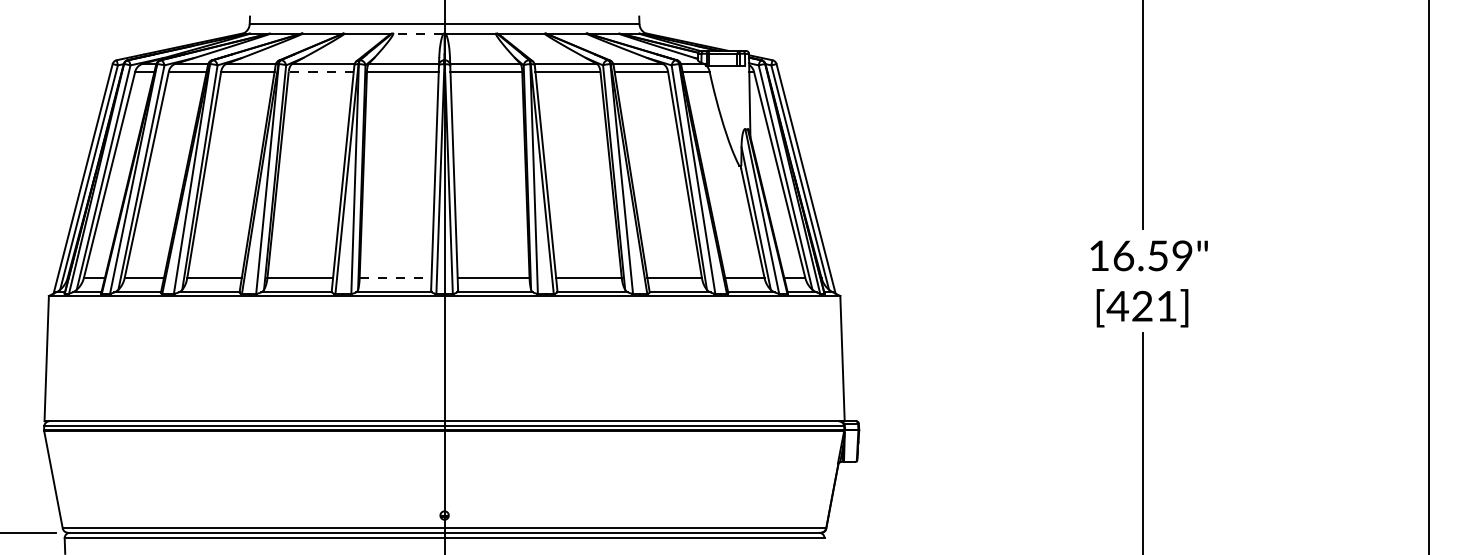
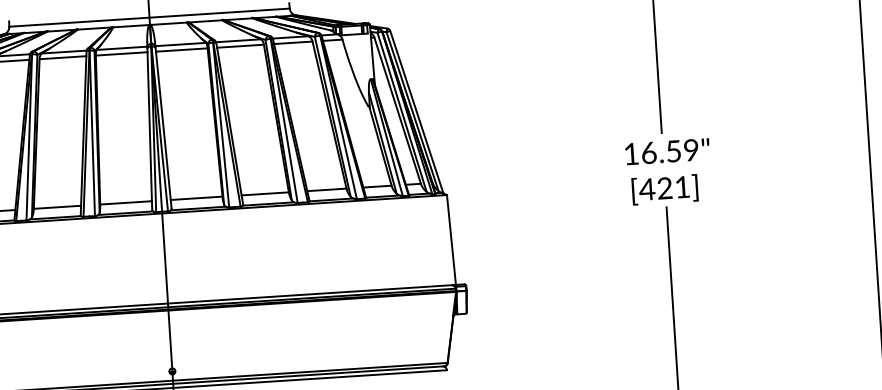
line: (418, 34) -> (131, 26), dashed -> solid
line: (321, 71) -> (63, 57), dashed -> solid
line: (395, 278) -> (126, 203), dashed -> solid

